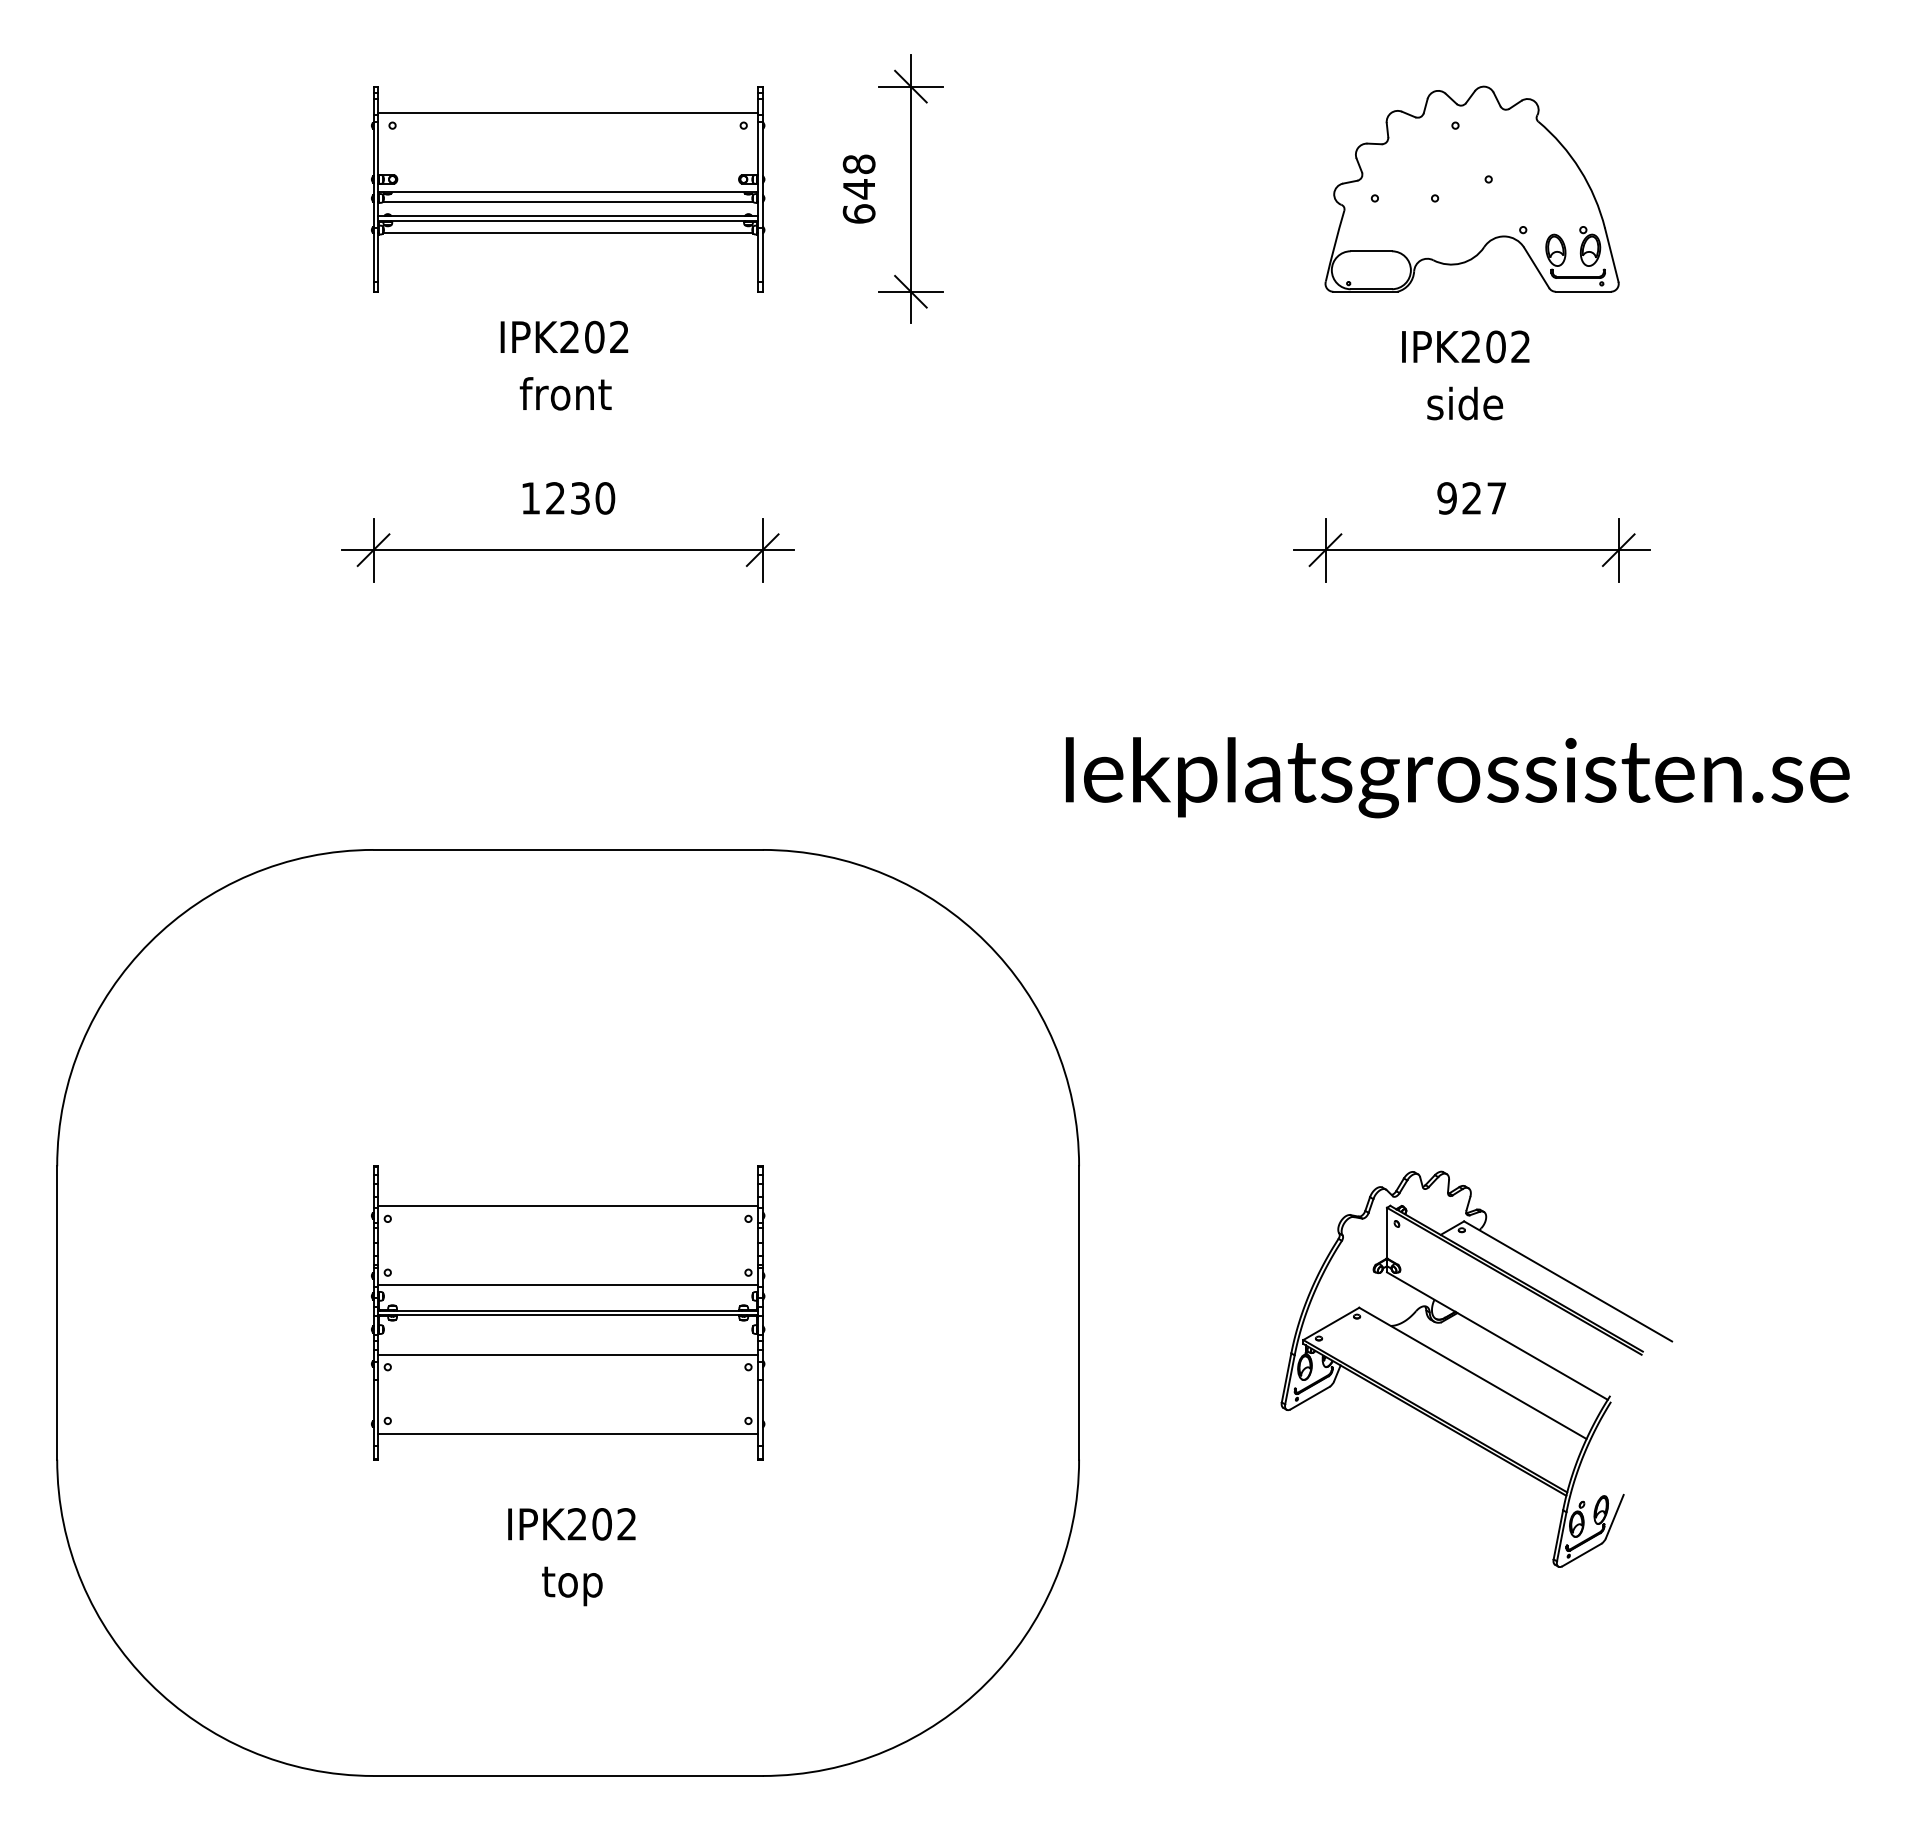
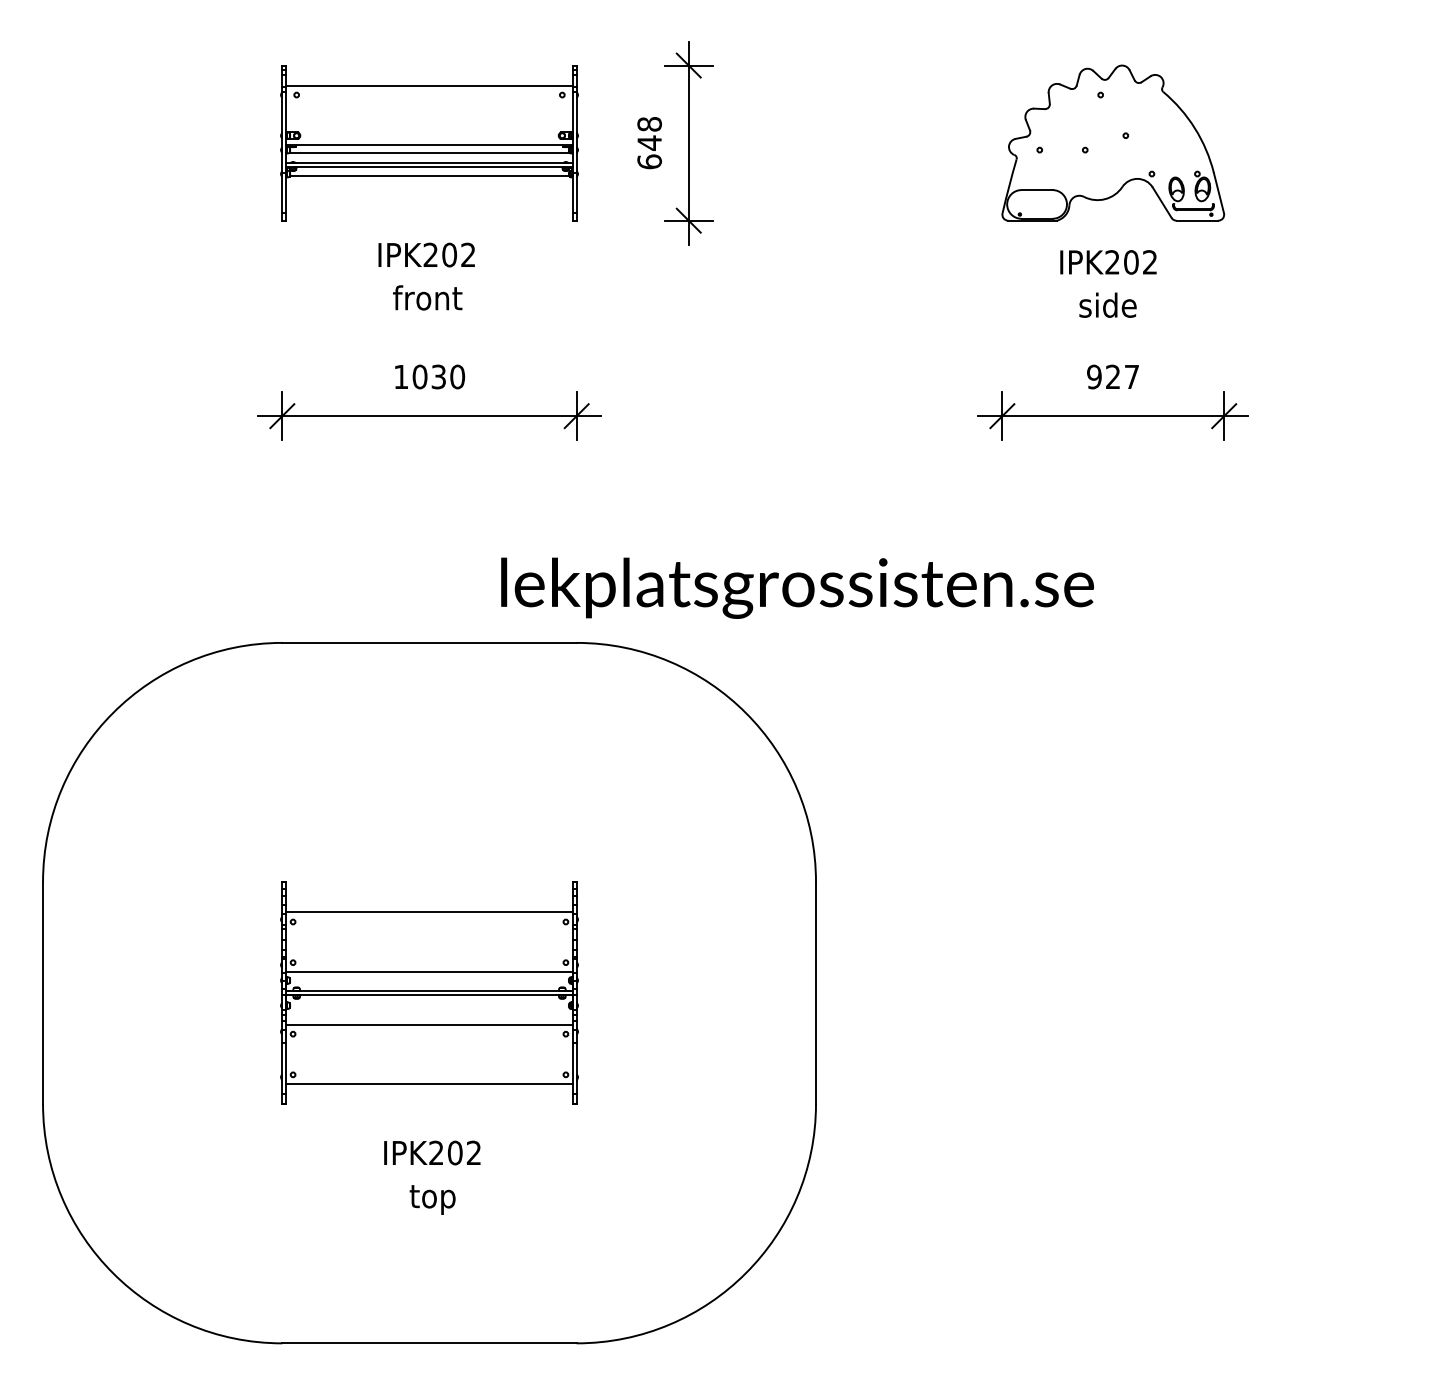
text: (555, 498) -> (419, 377), 1230 -> 1030
text: (1457, 777) -> (797, 588), moved
part: (1476, 1368) -> (1116, 1035), removed

